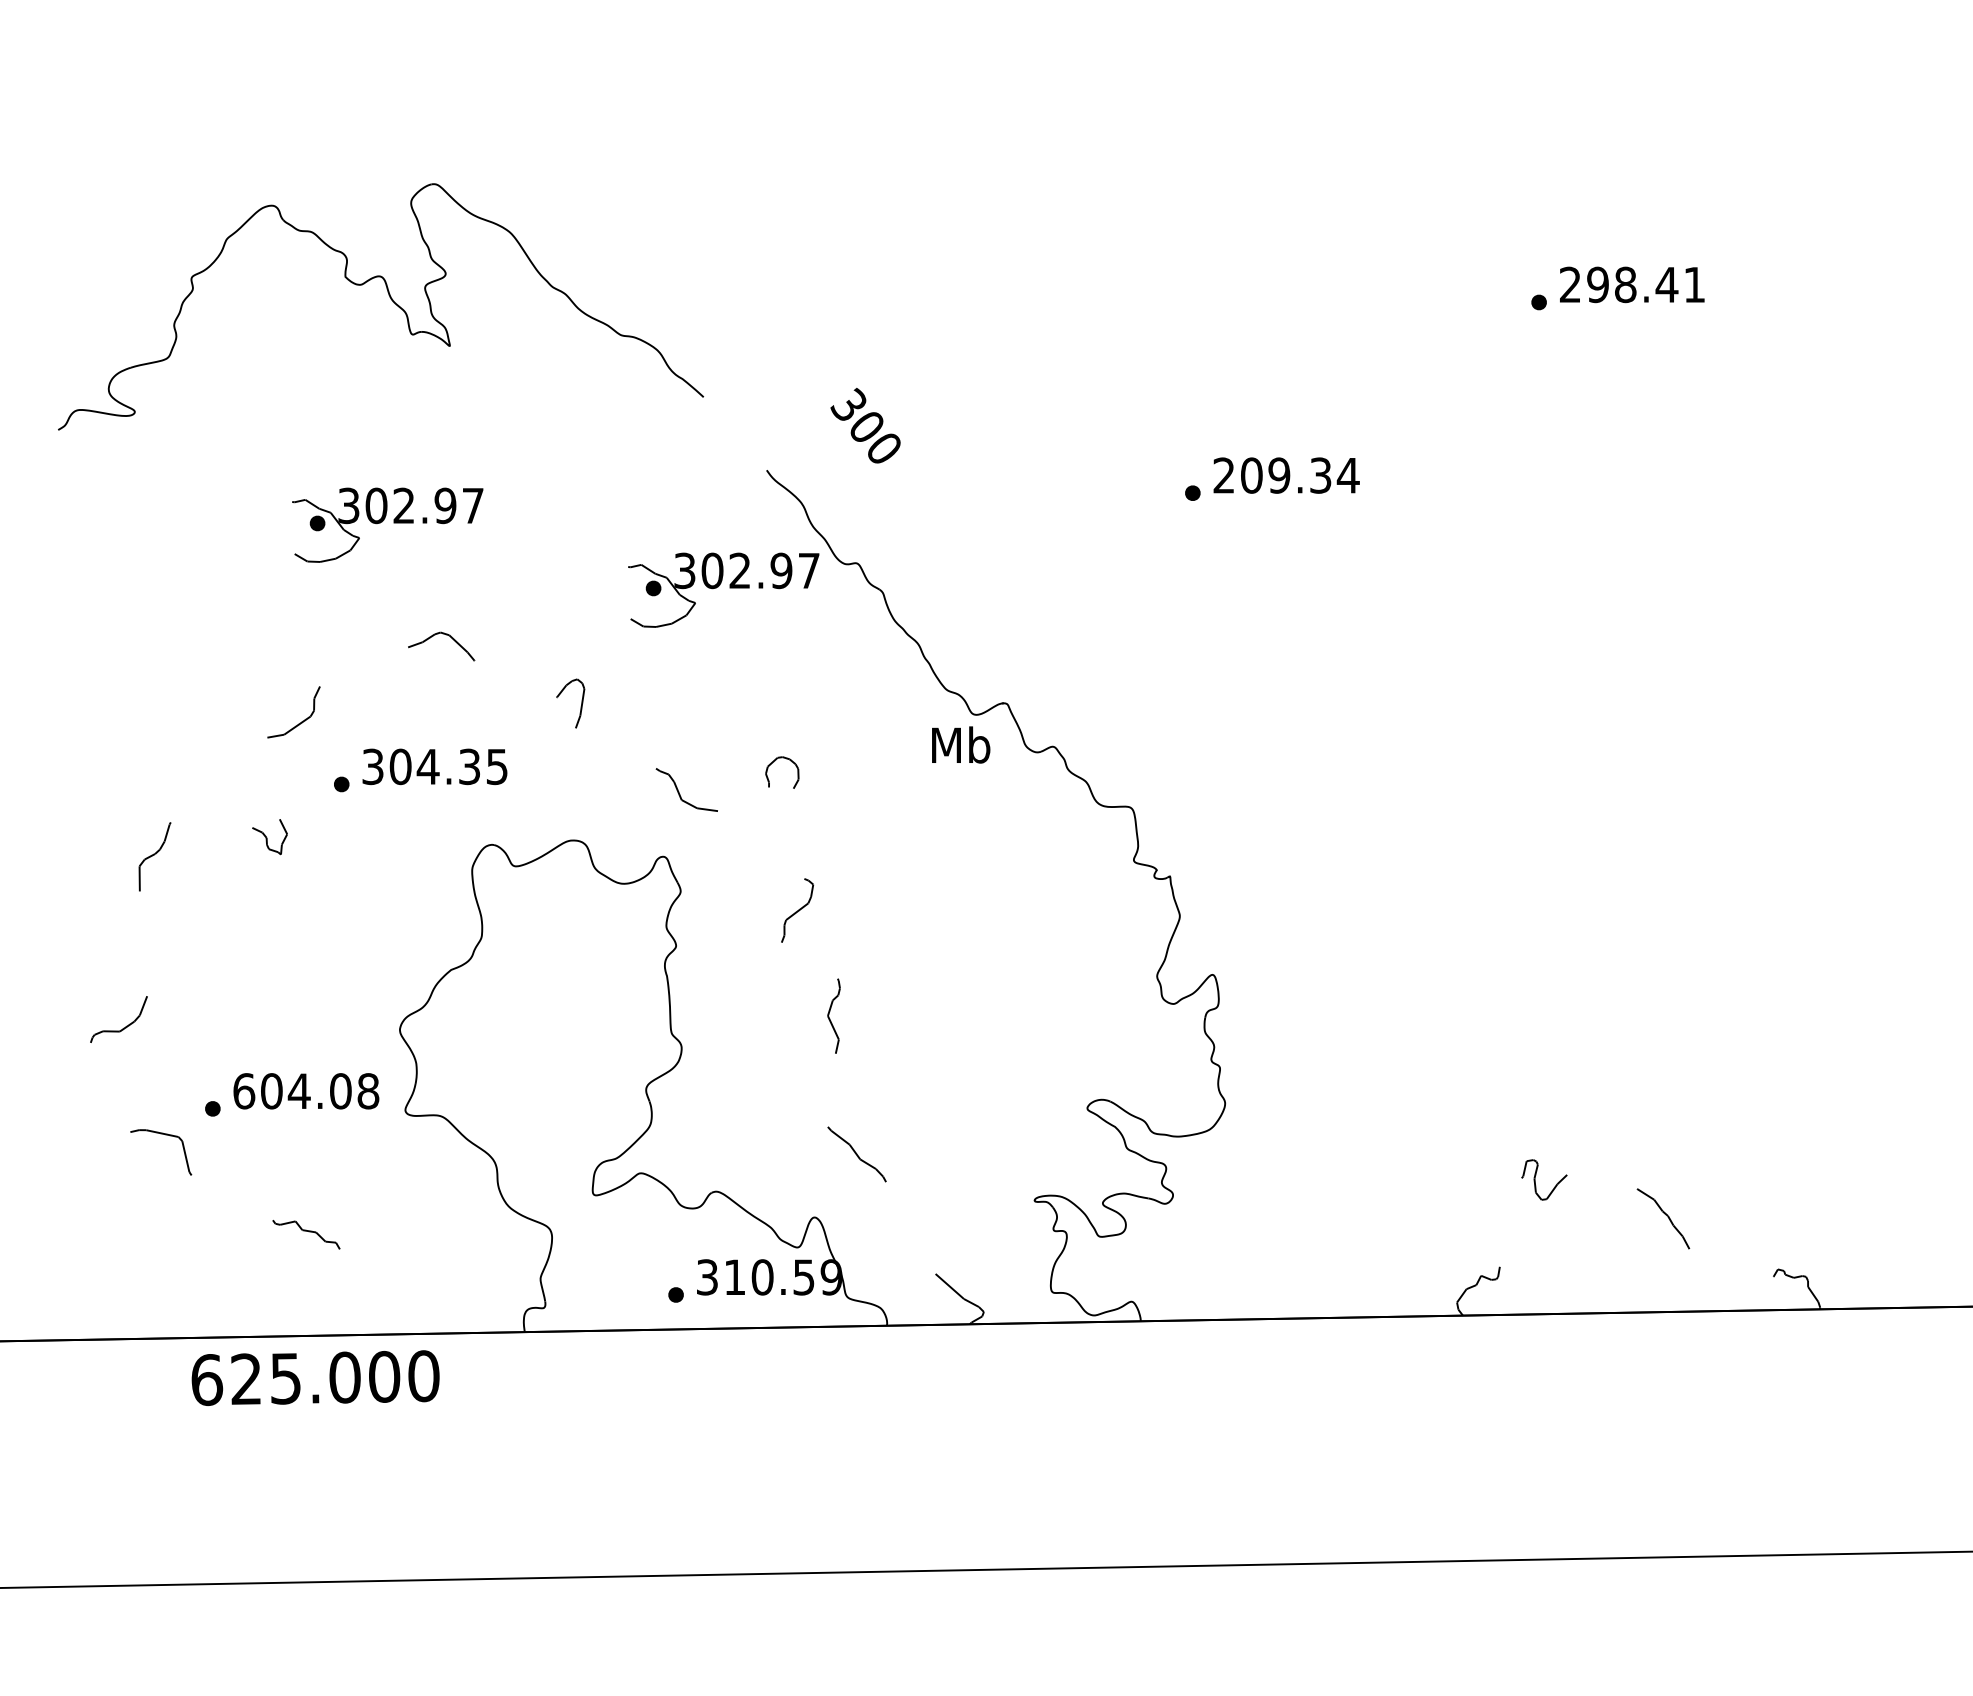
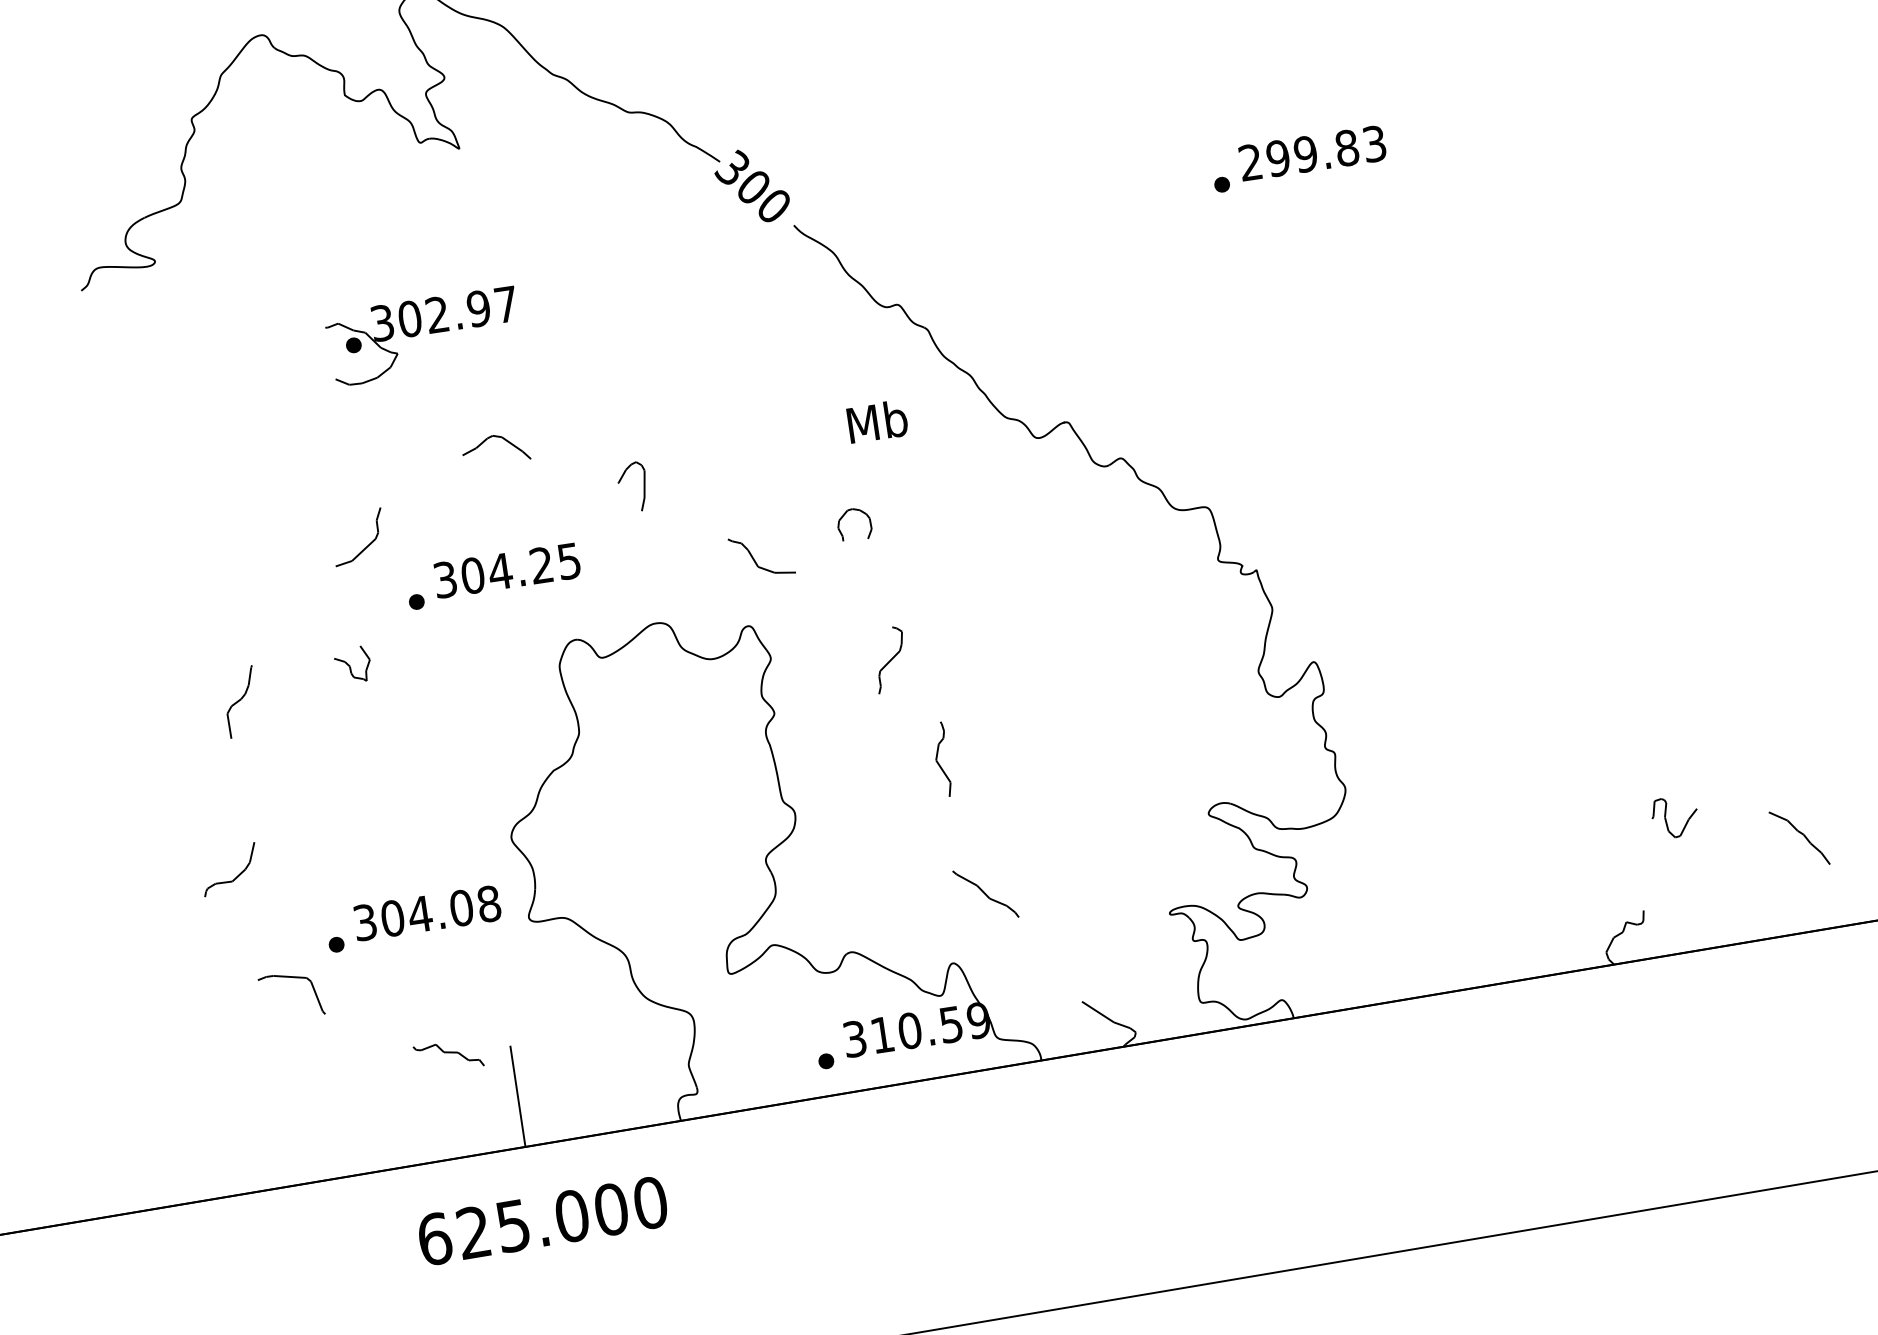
text: (865, 425) -> (752, 185), moved
text: (1299, 475) -> (1325, 151), 209.34 -> 299.83
part: (723, 589) -> (768, 350), removed
text: (961, 744) -> (877, 421), moved
text: (469, 767) -> (541, 566), 304.35 -> 304.25
text: (244, 1091) -> (365, 922), 604.08 -> 304.08
line: (368, 1284) -> (518, 1096), added
text: (315, 1377) -> (542, 1220), moved

